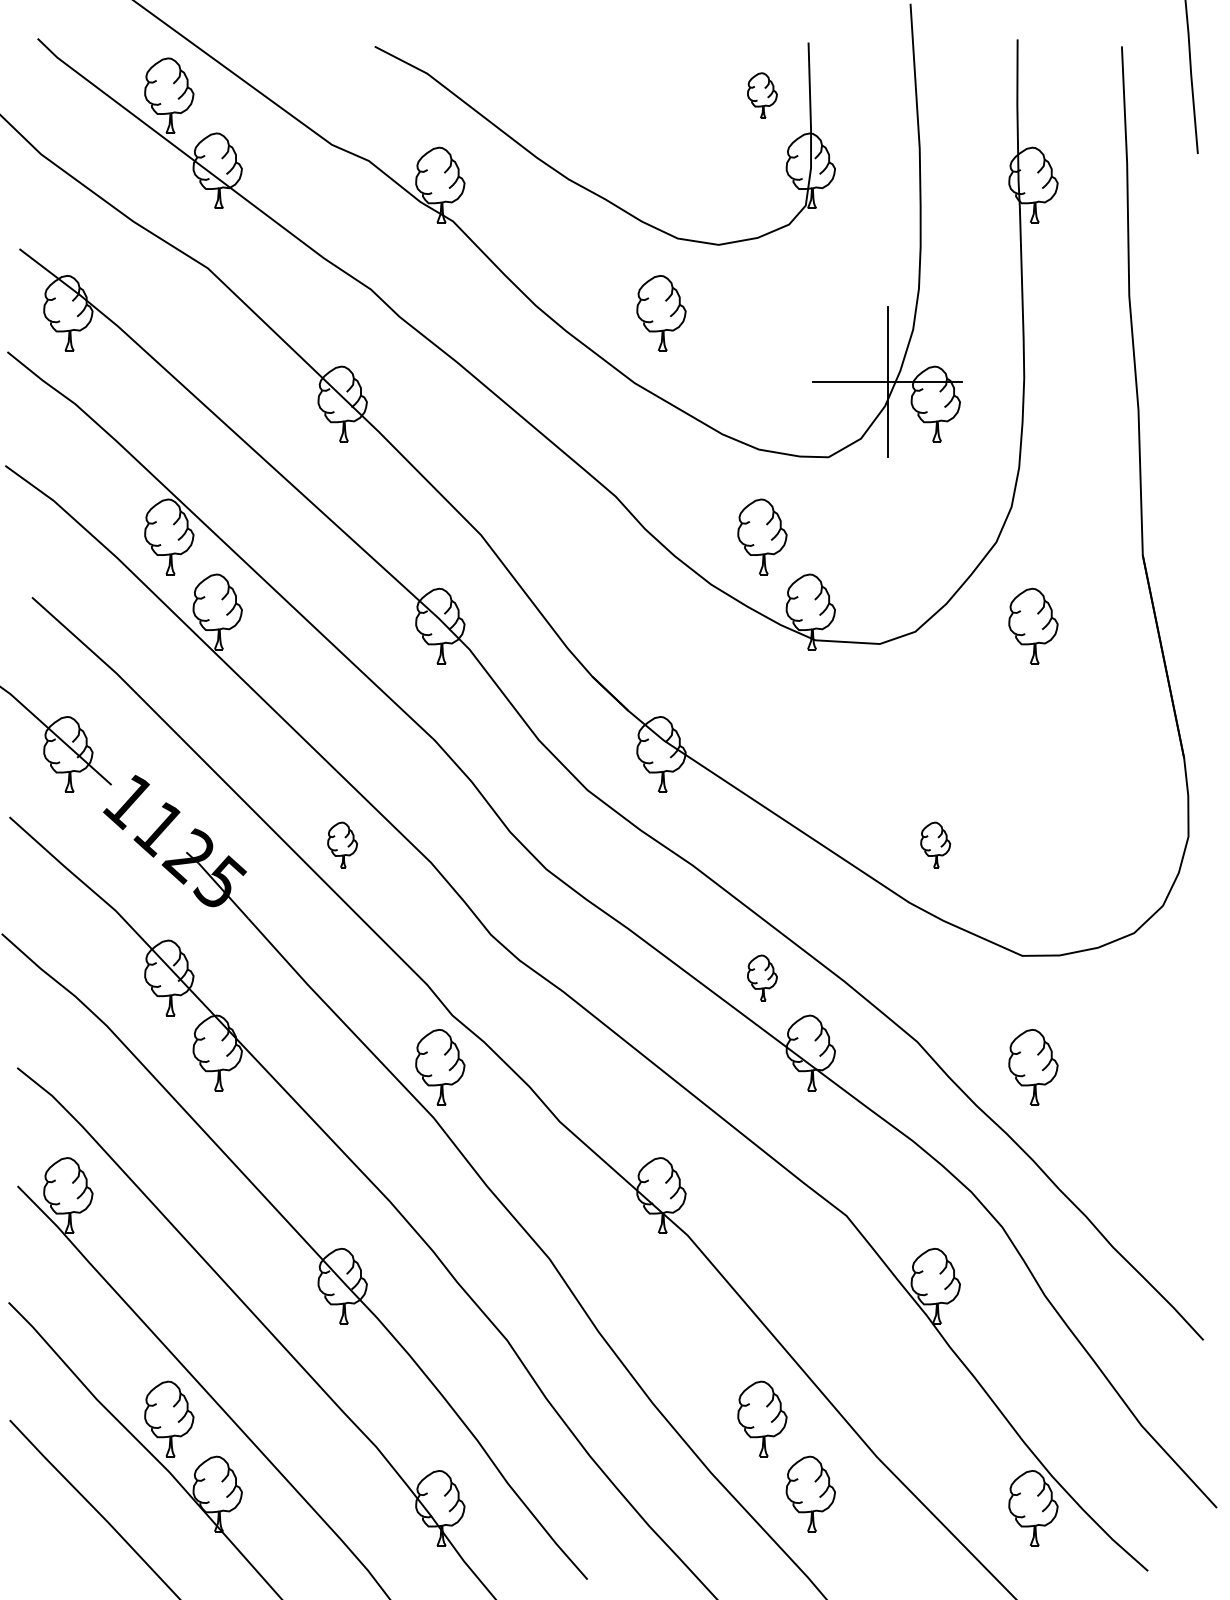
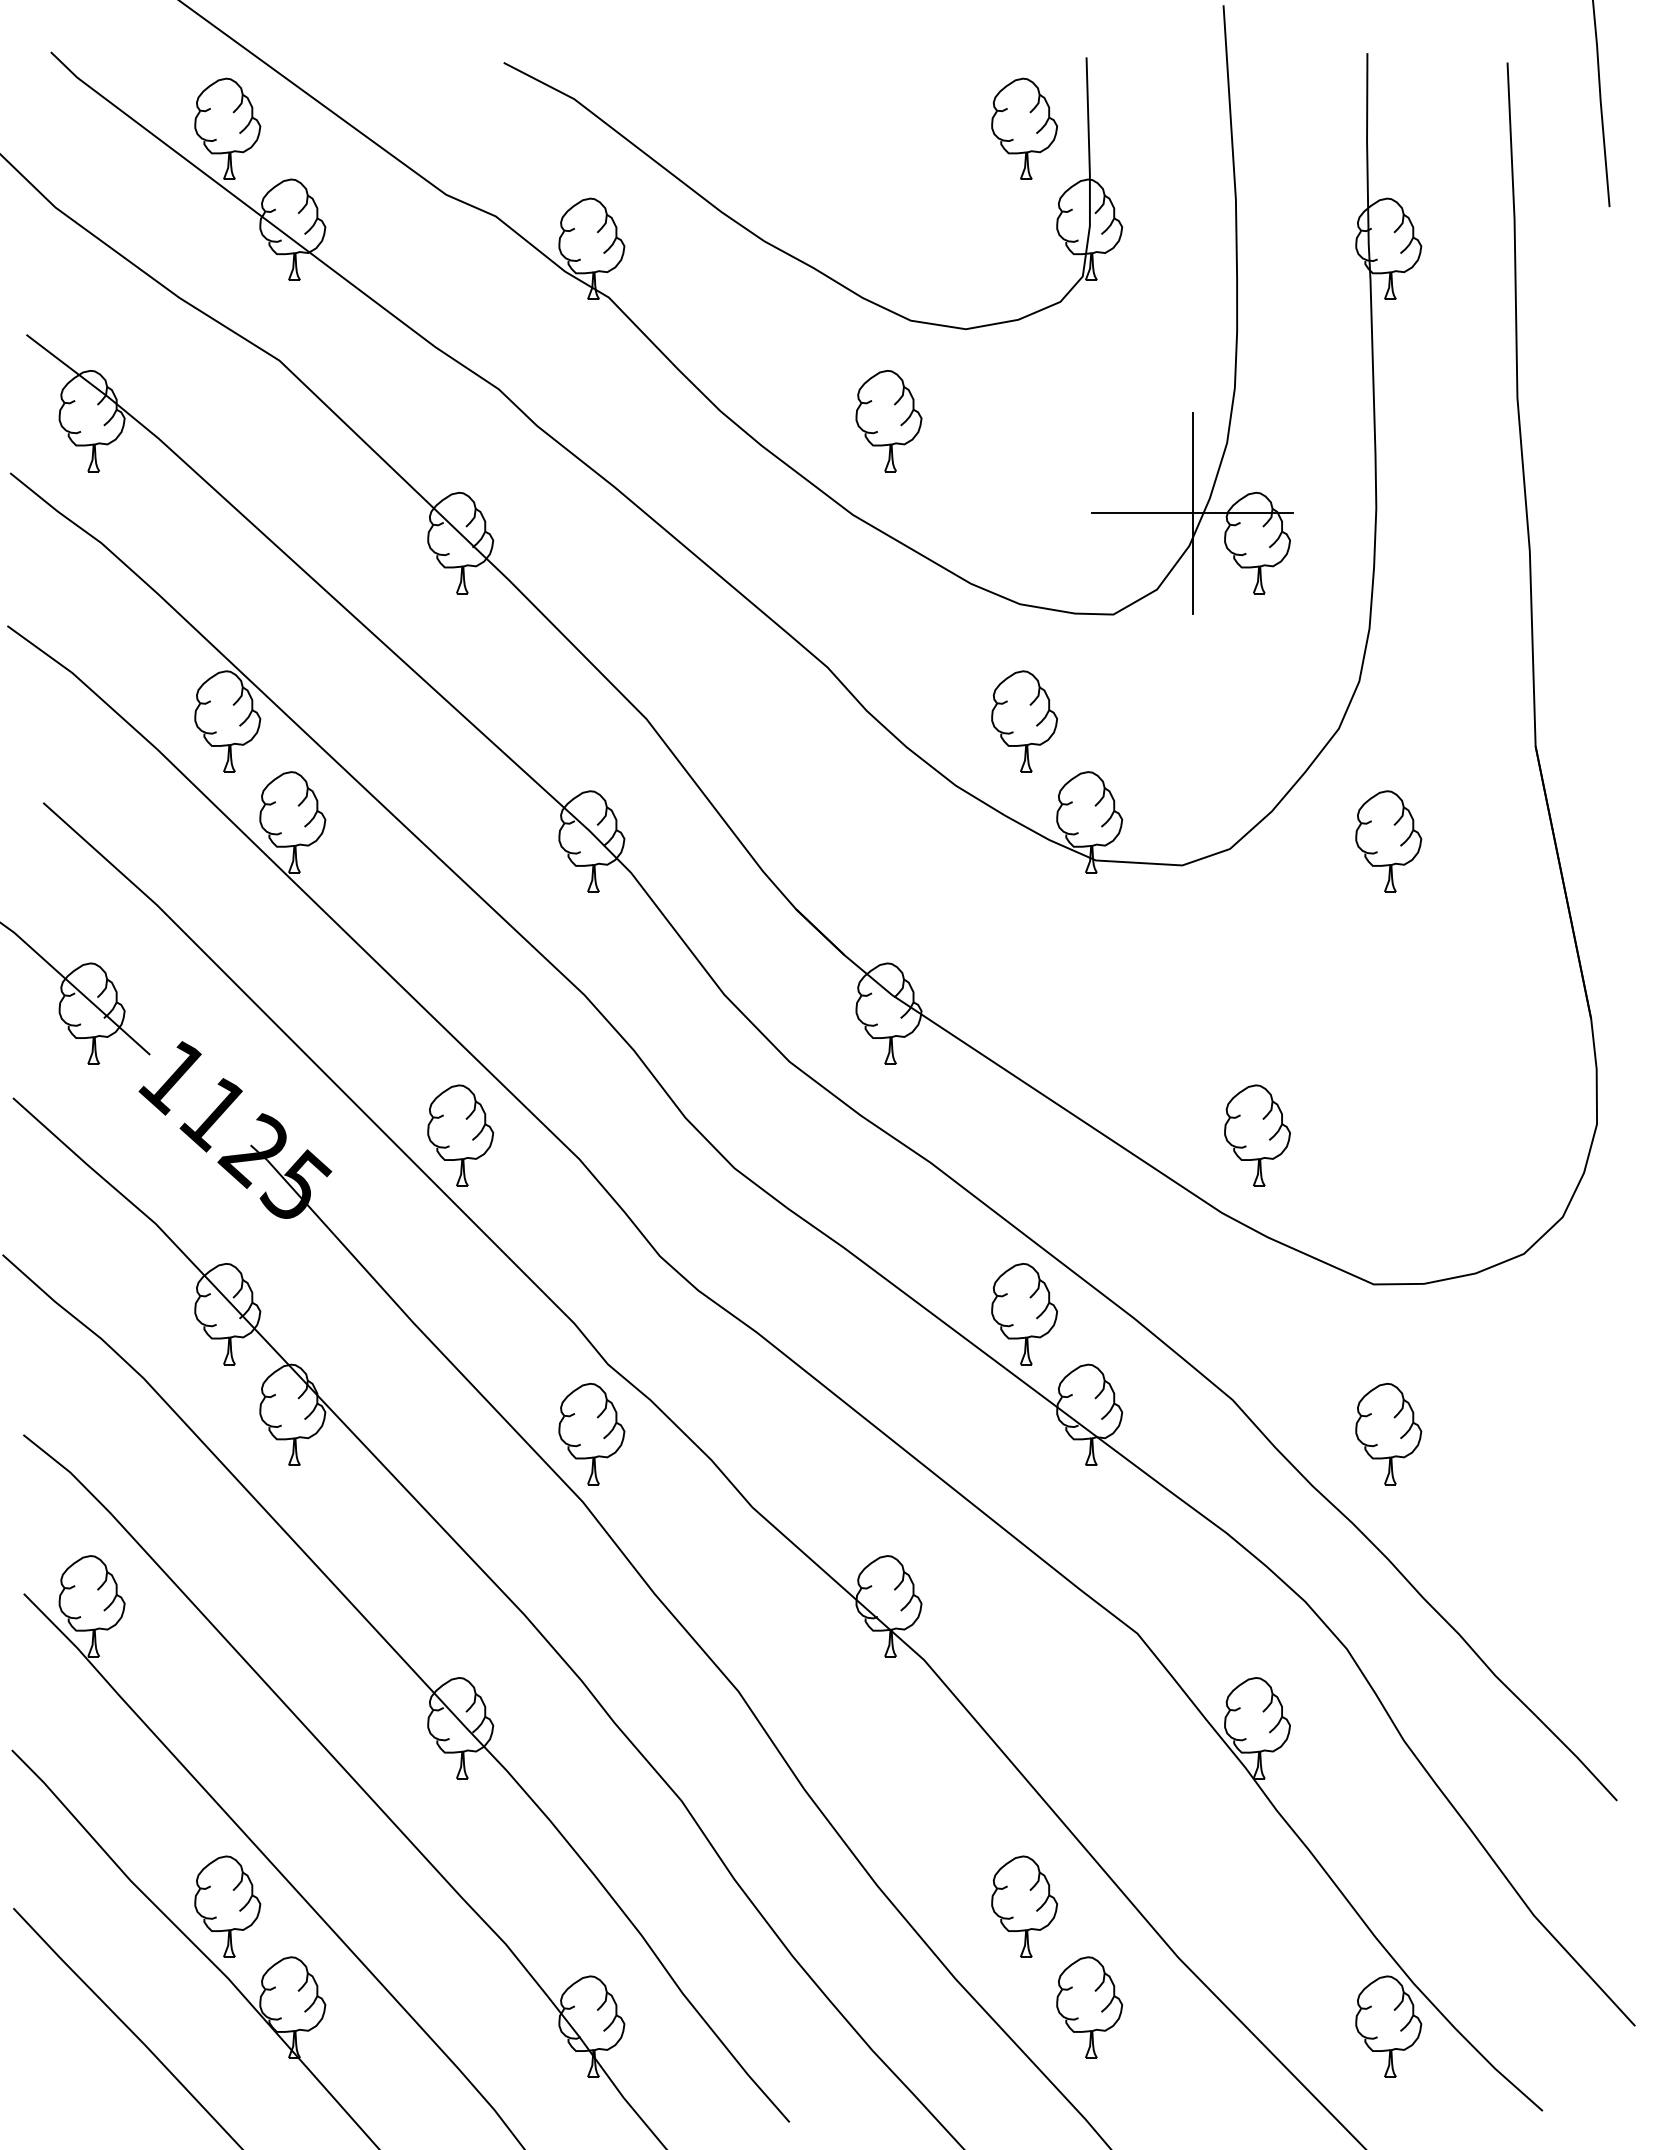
part: (762, 95) -> (1024, 128), size x1.67
part: (342, 844) -> (460, 1134), size x1.67
part: (935, 844) -> (1257, 1134), size x1.67
part: (762, 977) -> (1024, 1313), size x1.67

